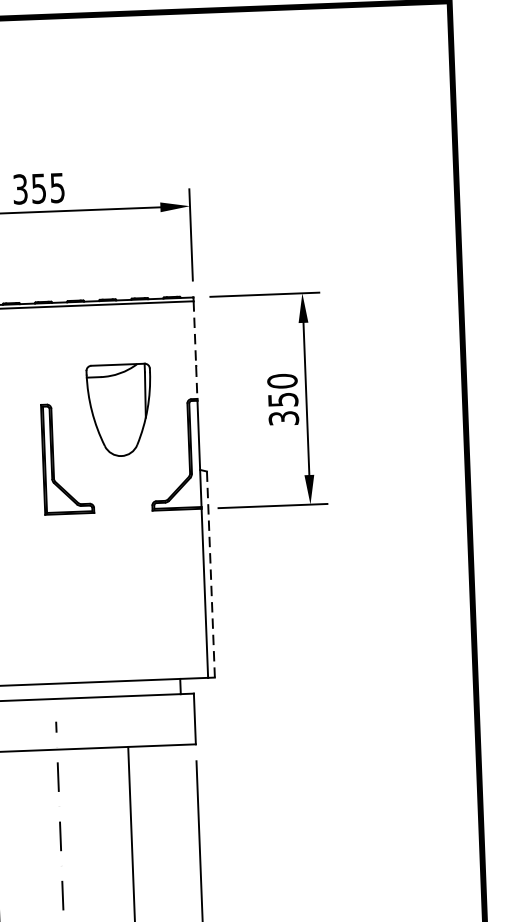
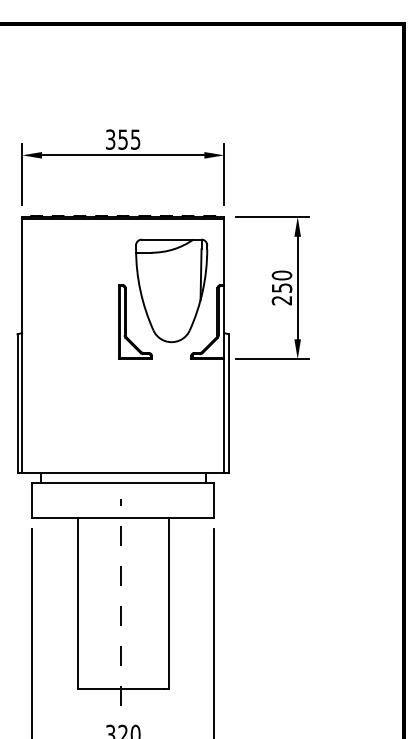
line: (195, 350) -> (224, 252), dashed -> solid
part: (119, 409) -> (171, 290), size x1.67
text: (284, 418) -> (282, 300), 350 -> 250
line: (210, 575) -> (228, 404), dashed -> solid

